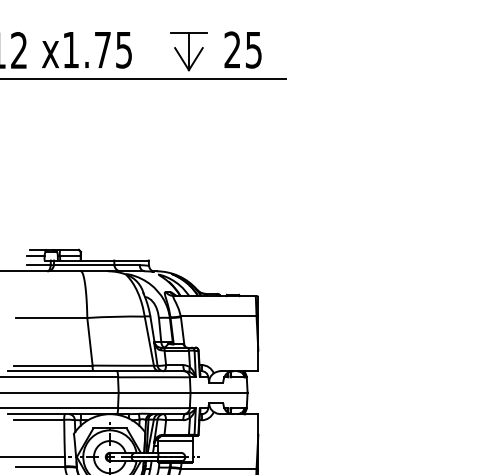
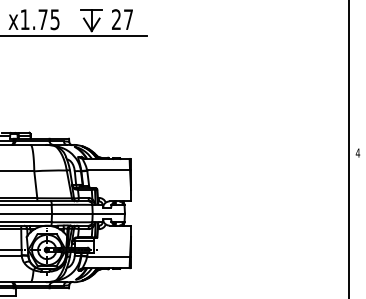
text: (253, 49) -> (128, 19), 25 -> 27

